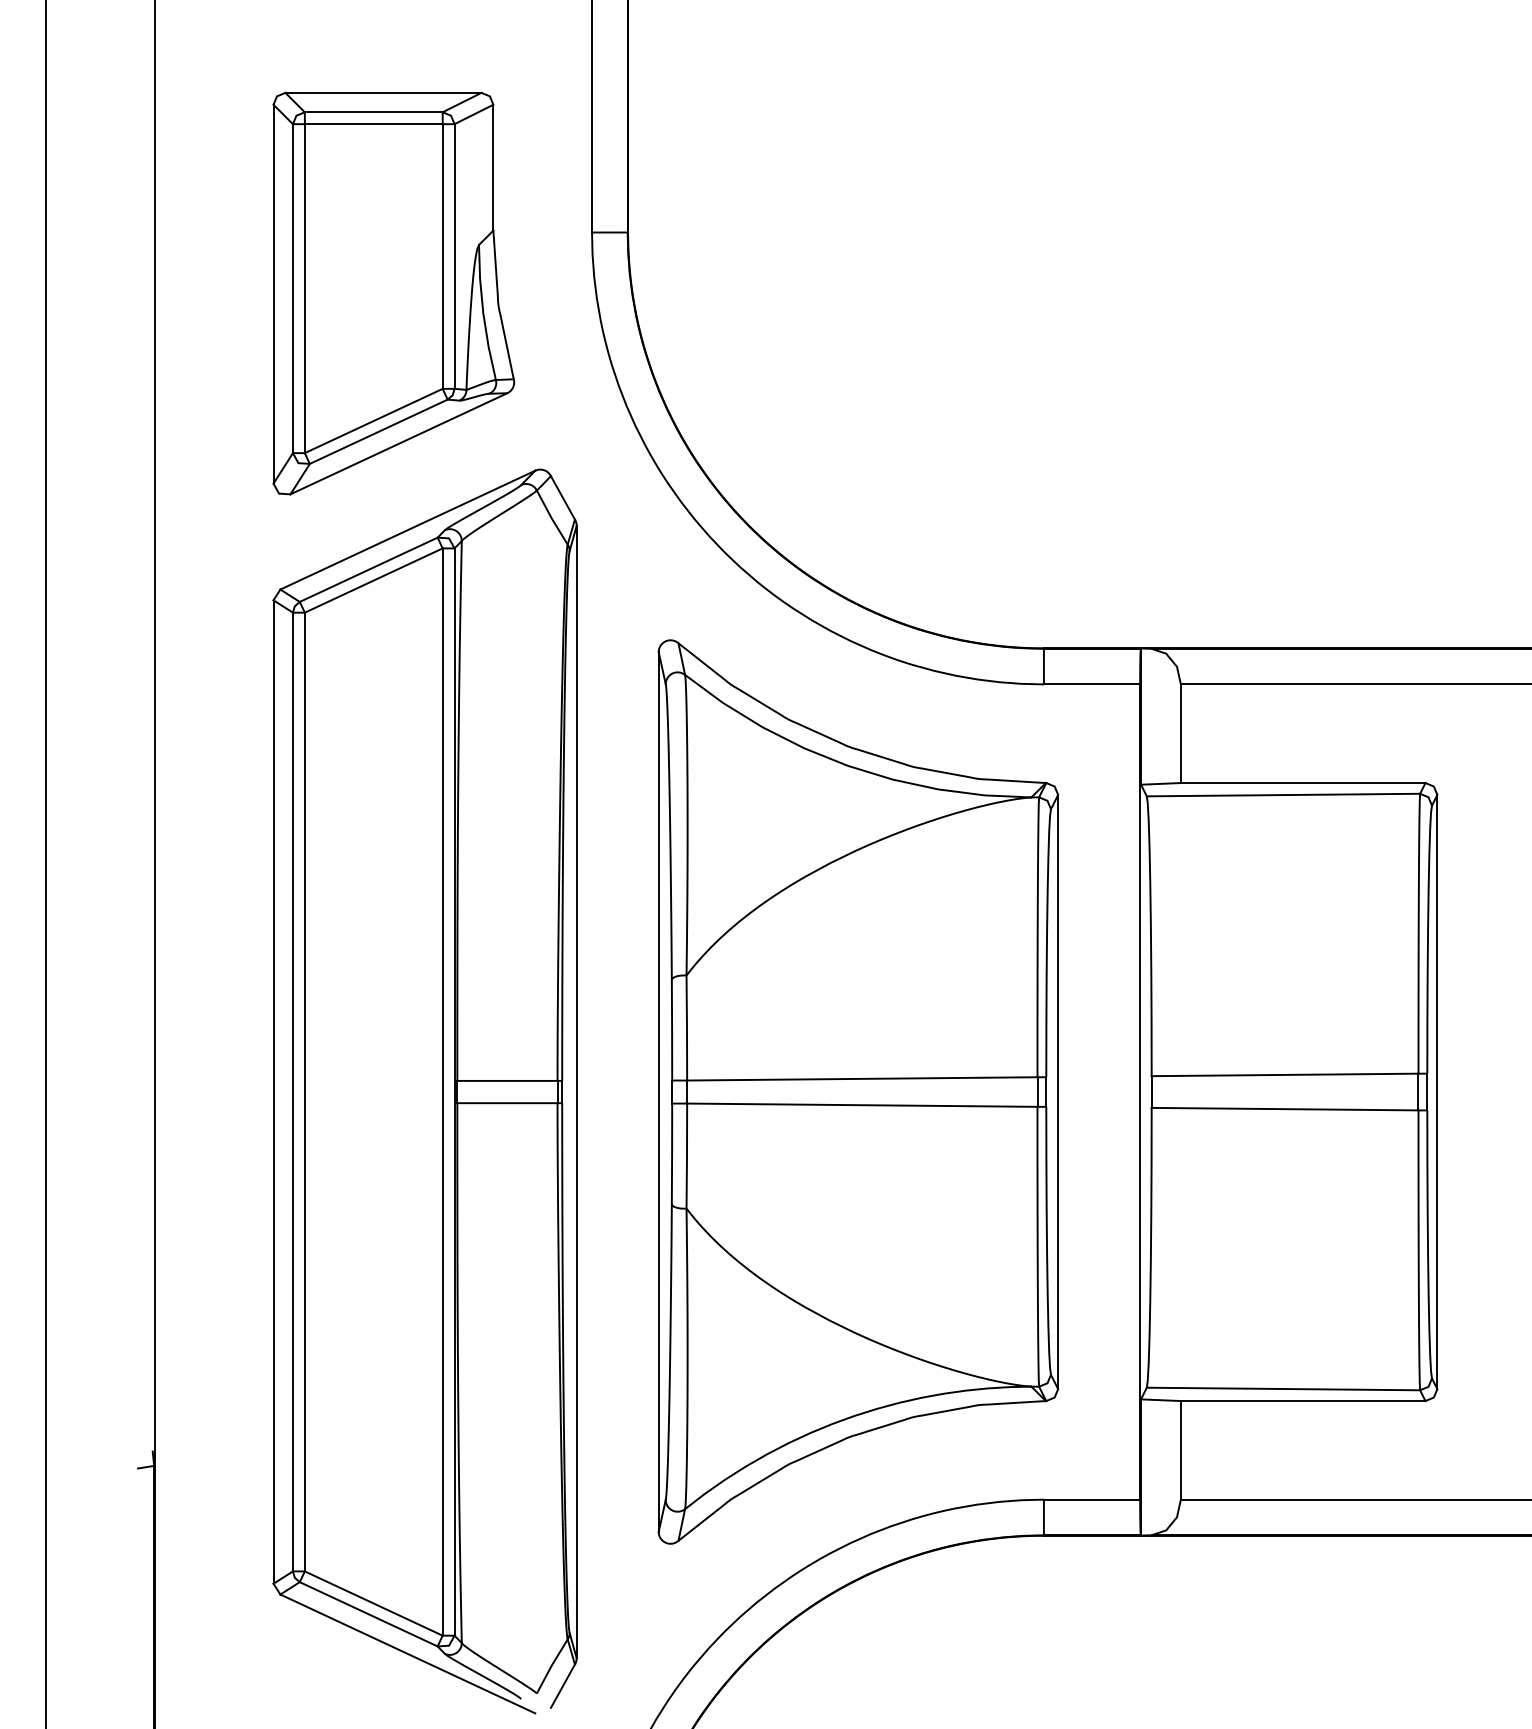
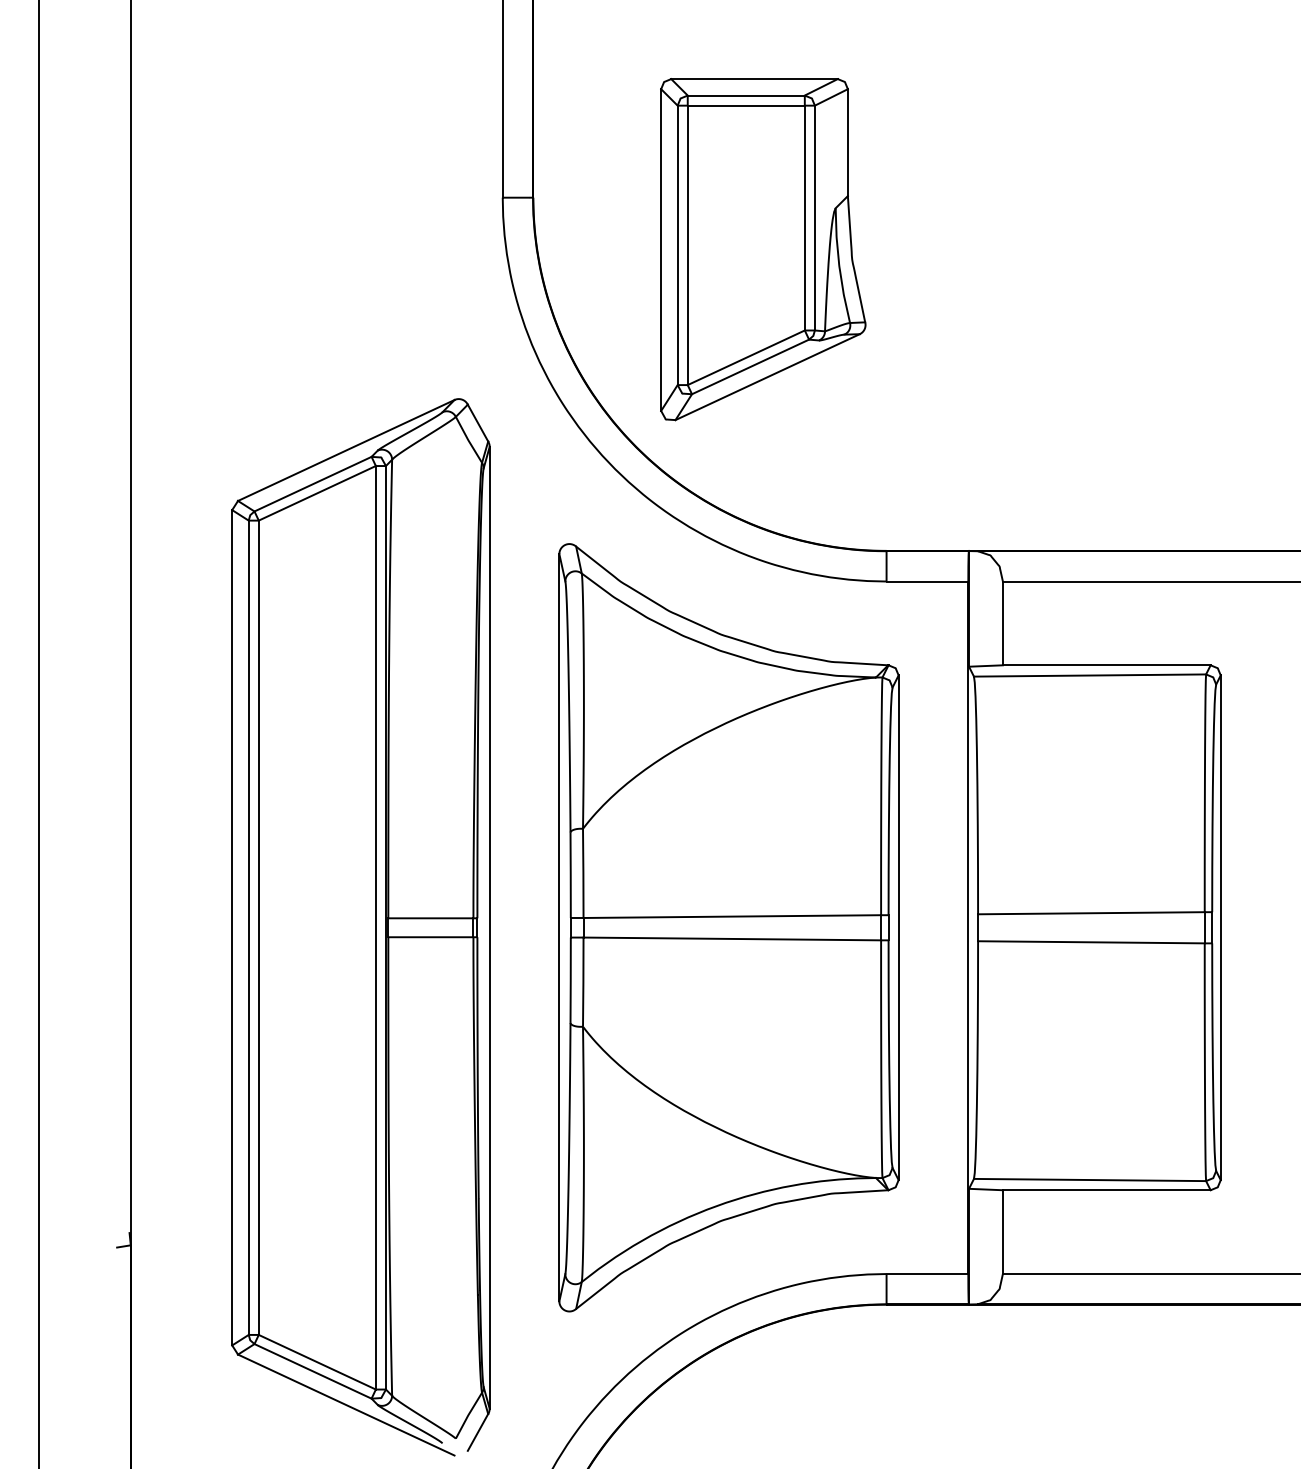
part: (393, 293) -> (763, 249), moved

